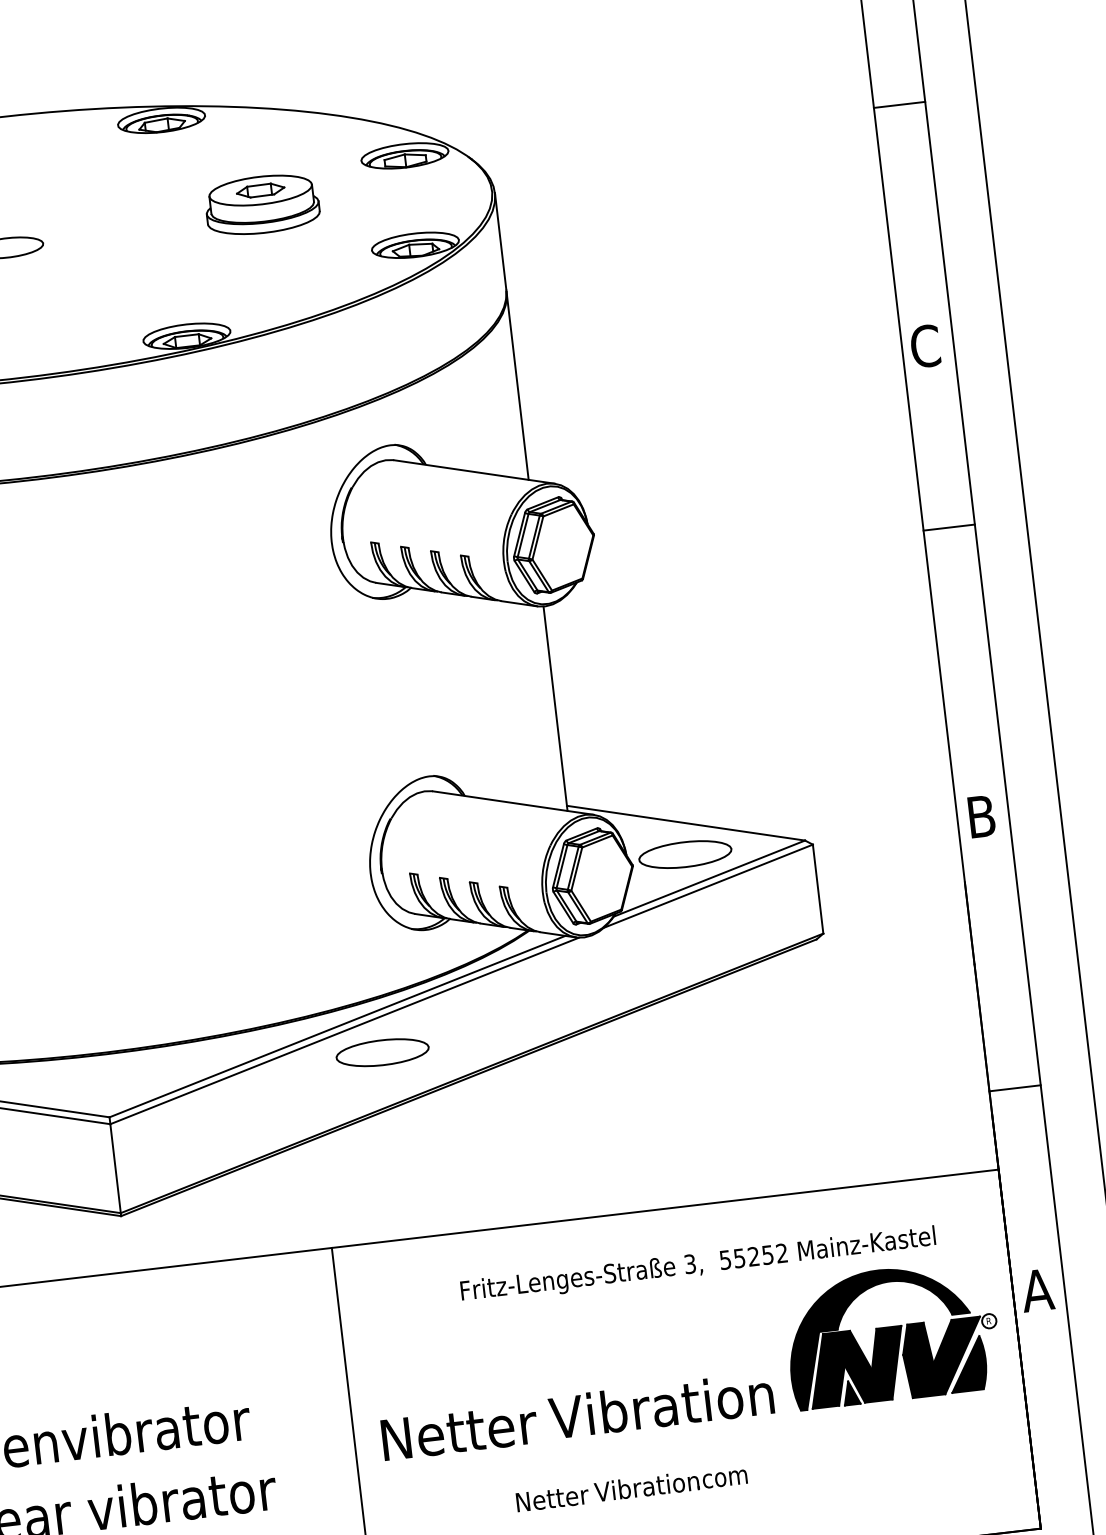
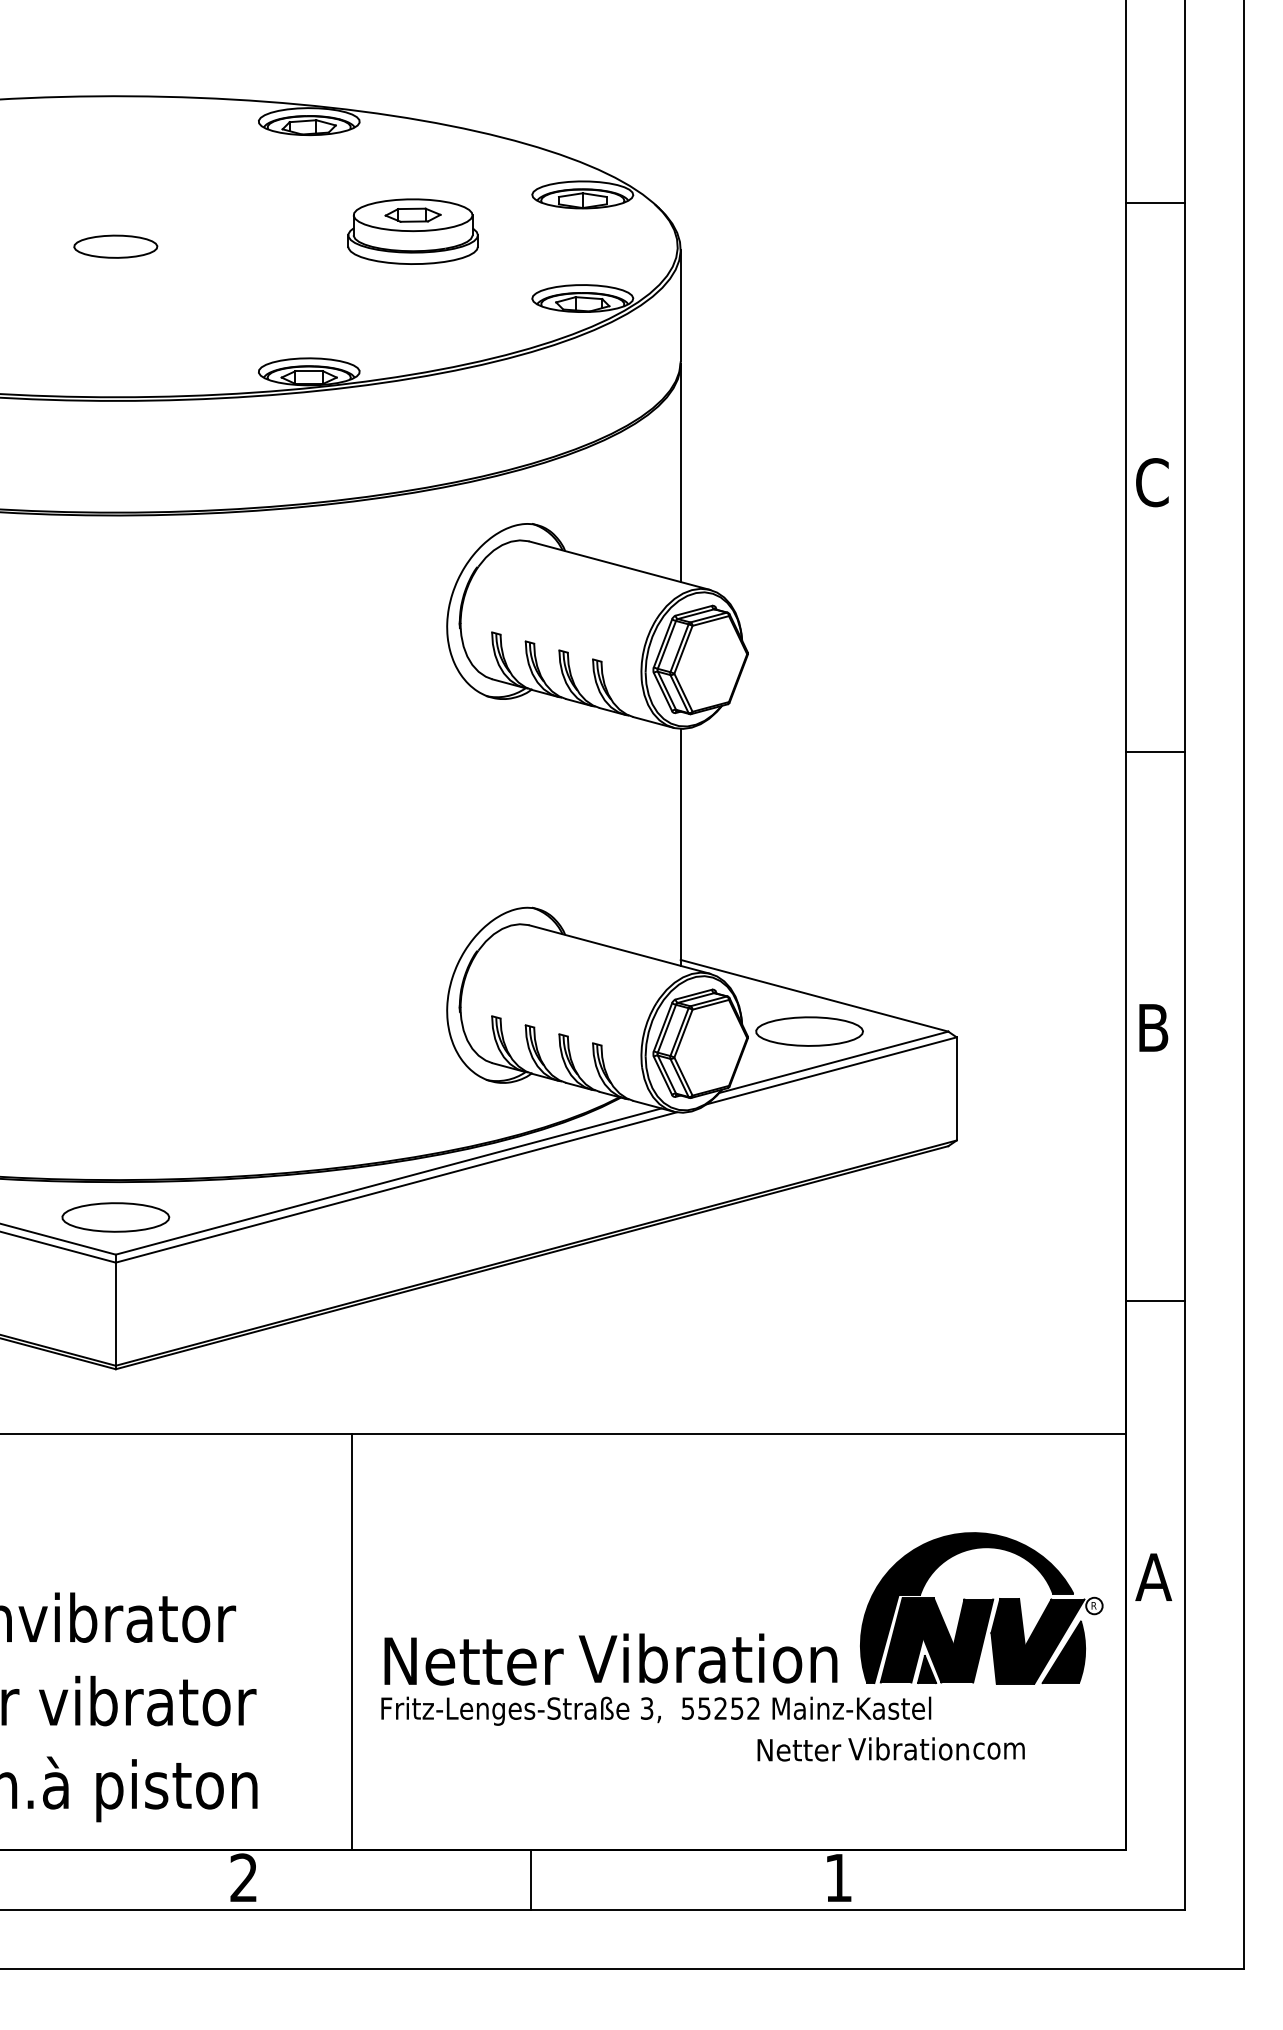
line: (948, 528) -> (1154, 752), moved
part: (382, 1052) -> (115, 1217), moved
line: (1014, 1088) -> (1154, 1301), moved
text: (698, 1264) -> (656, 1710), moved
text: (631, 1488) -> (890, 1749), moved

